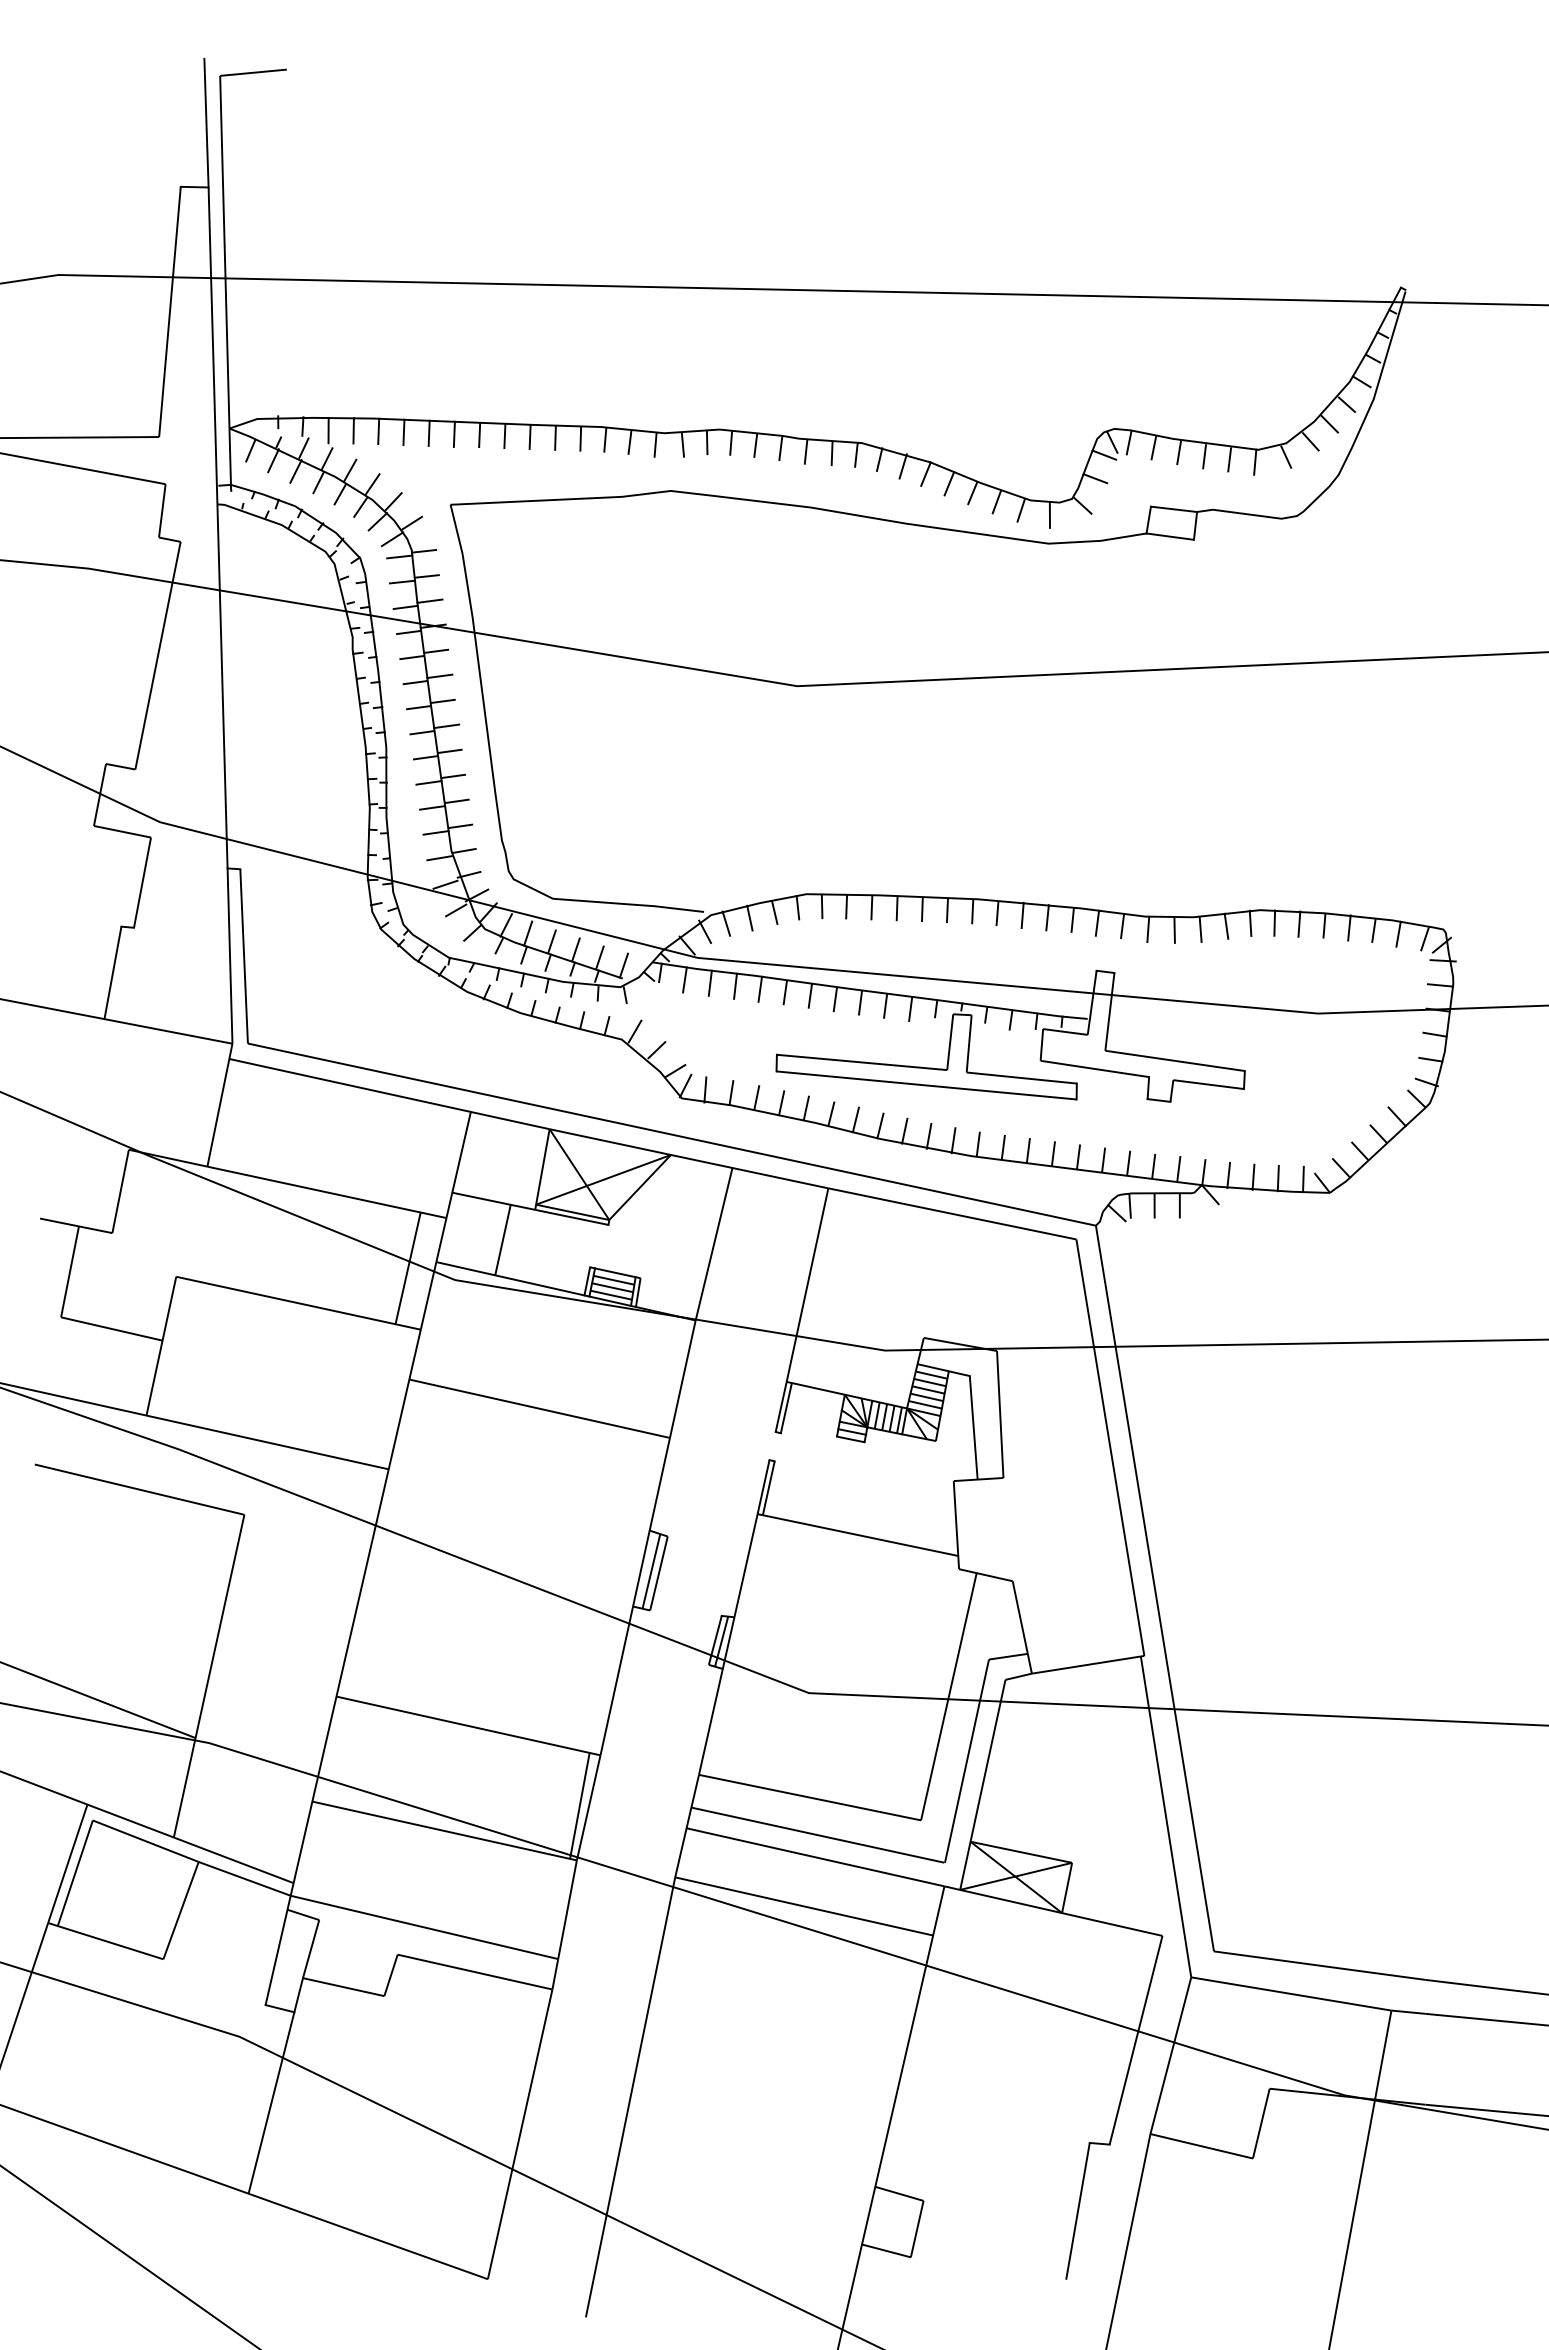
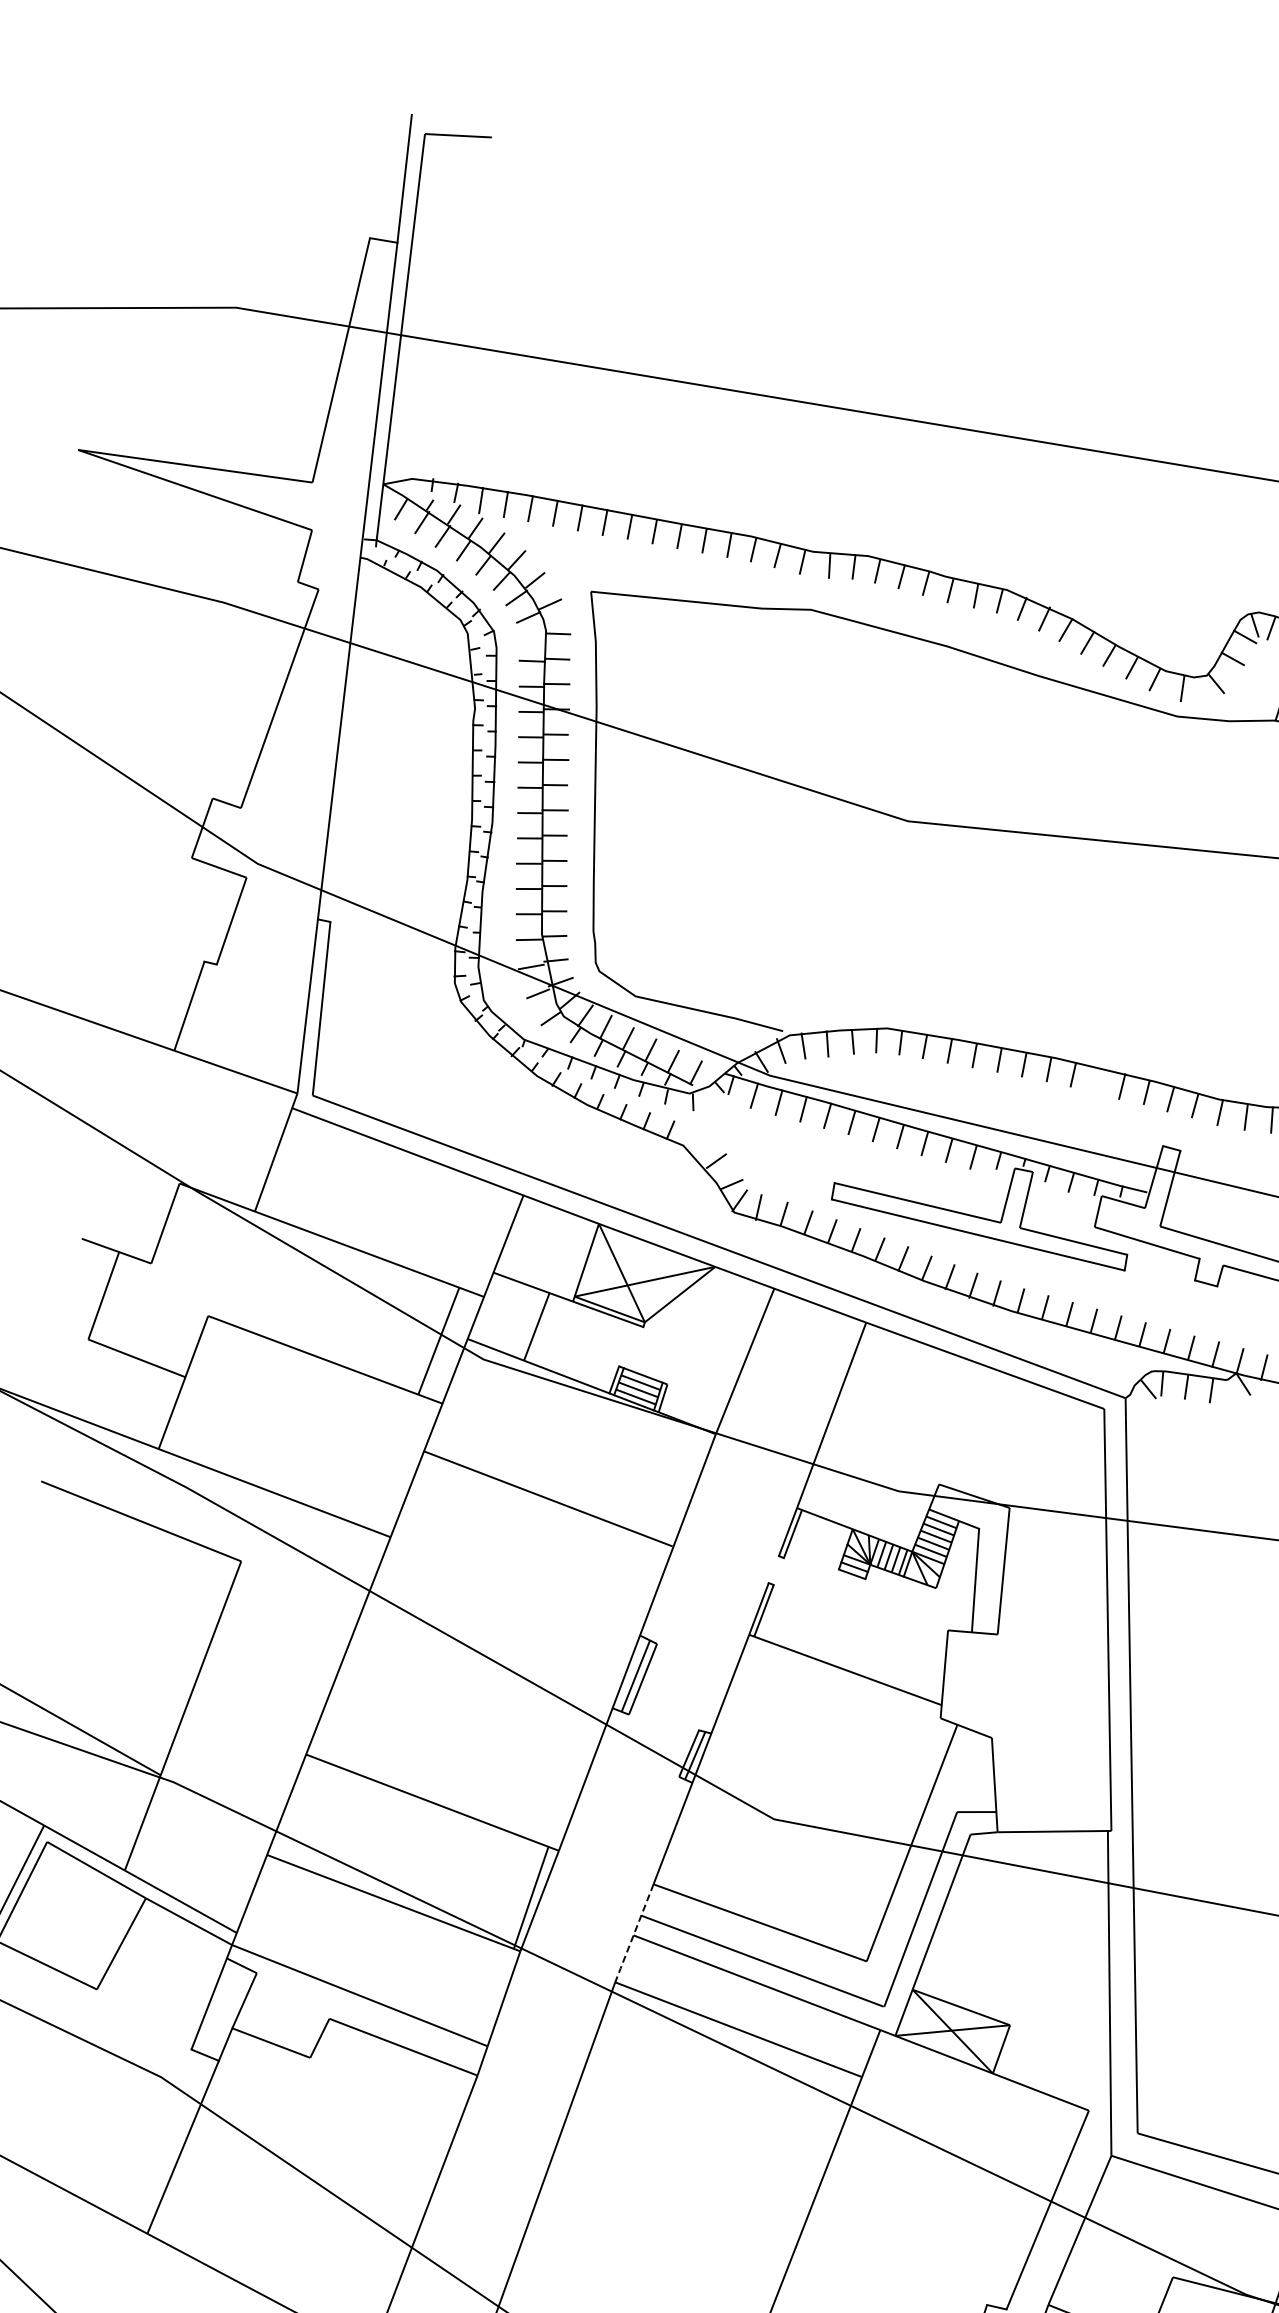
line: (399, 556) -> (533, 635), removed
line: (1022, 915) -> (1097, 1080), removed
line: (634, 1031) -> (697, 1139), removed
line: (687, 1825) -> (634, 1932), solid -> dashed

